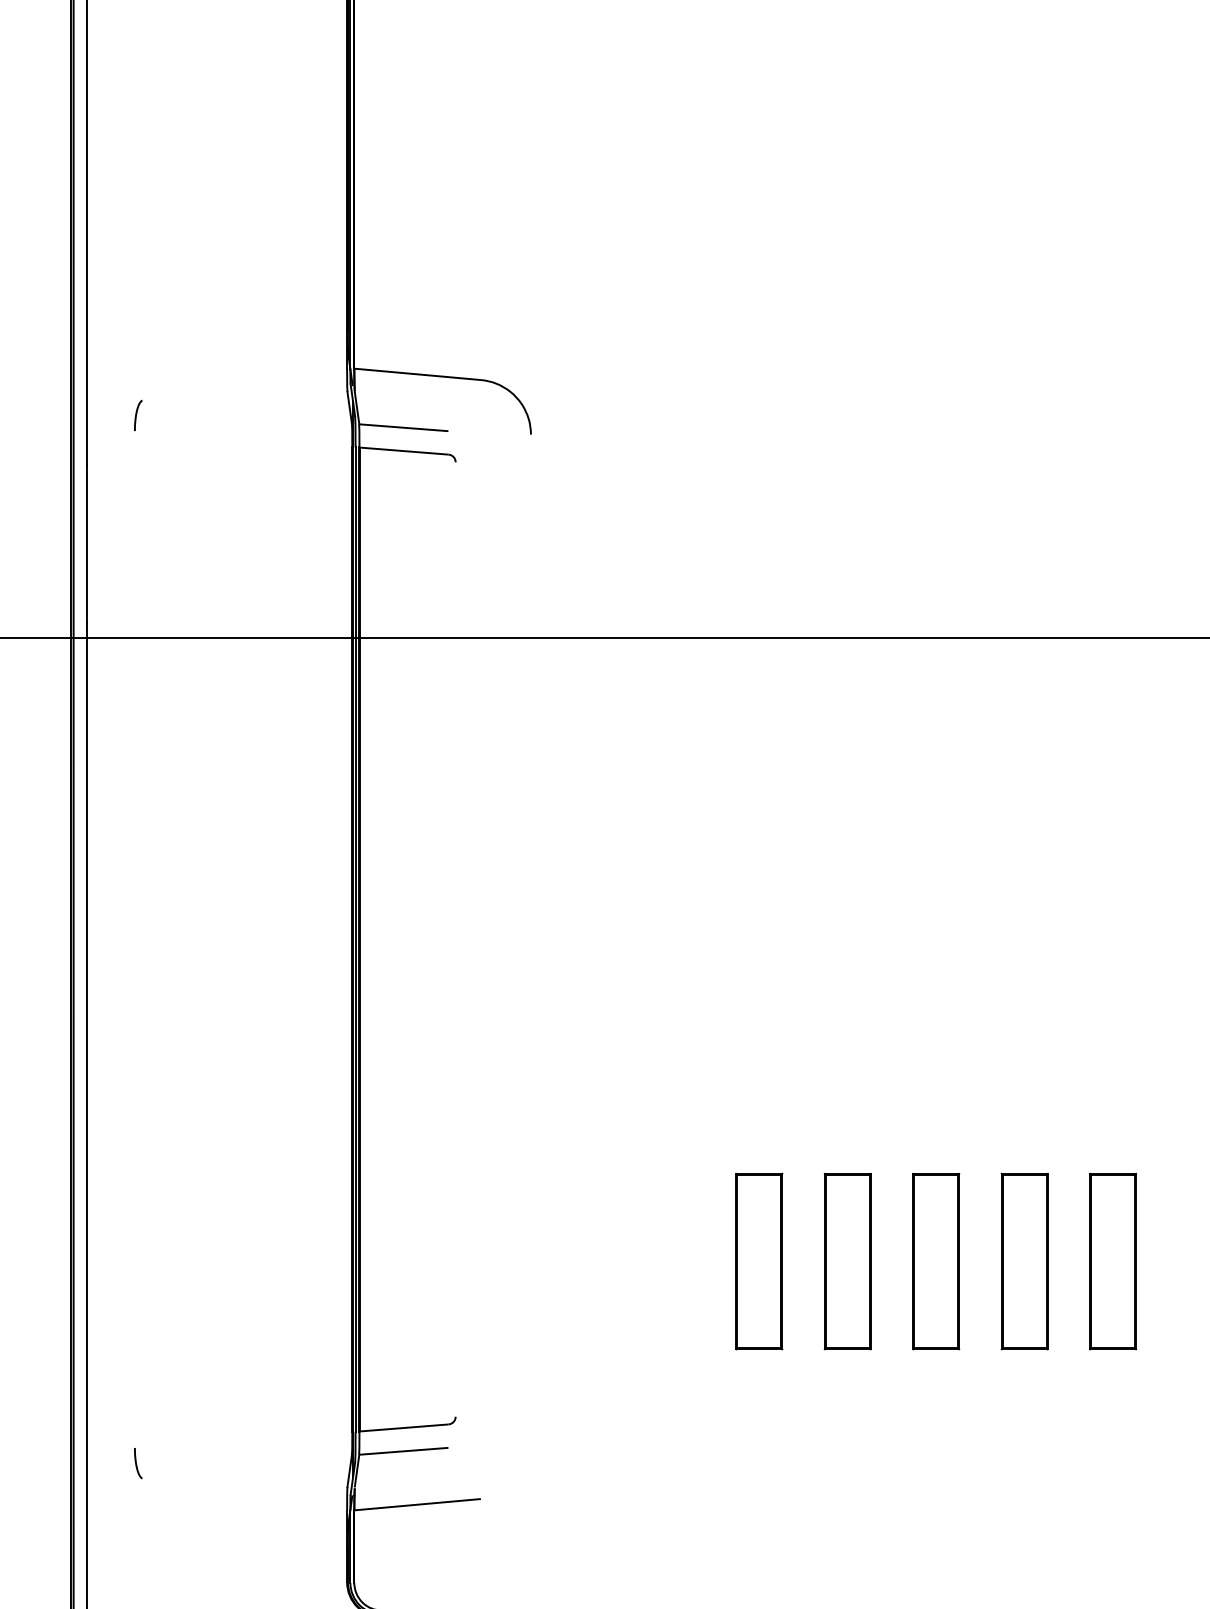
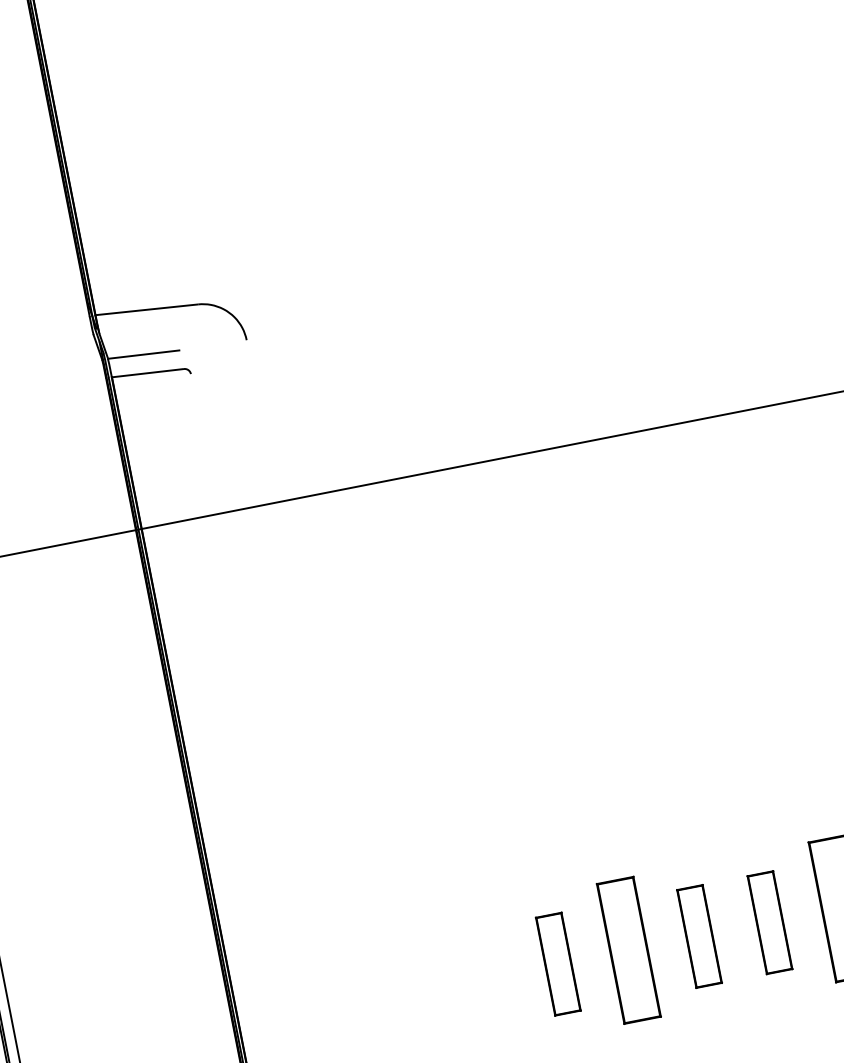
part: (759, 1261) -> (558, 964), size x0.7
part: (936, 1261) -> (699, 936), size x0.7
part: (1024, 1261) -> (769, 922), size x0.7

